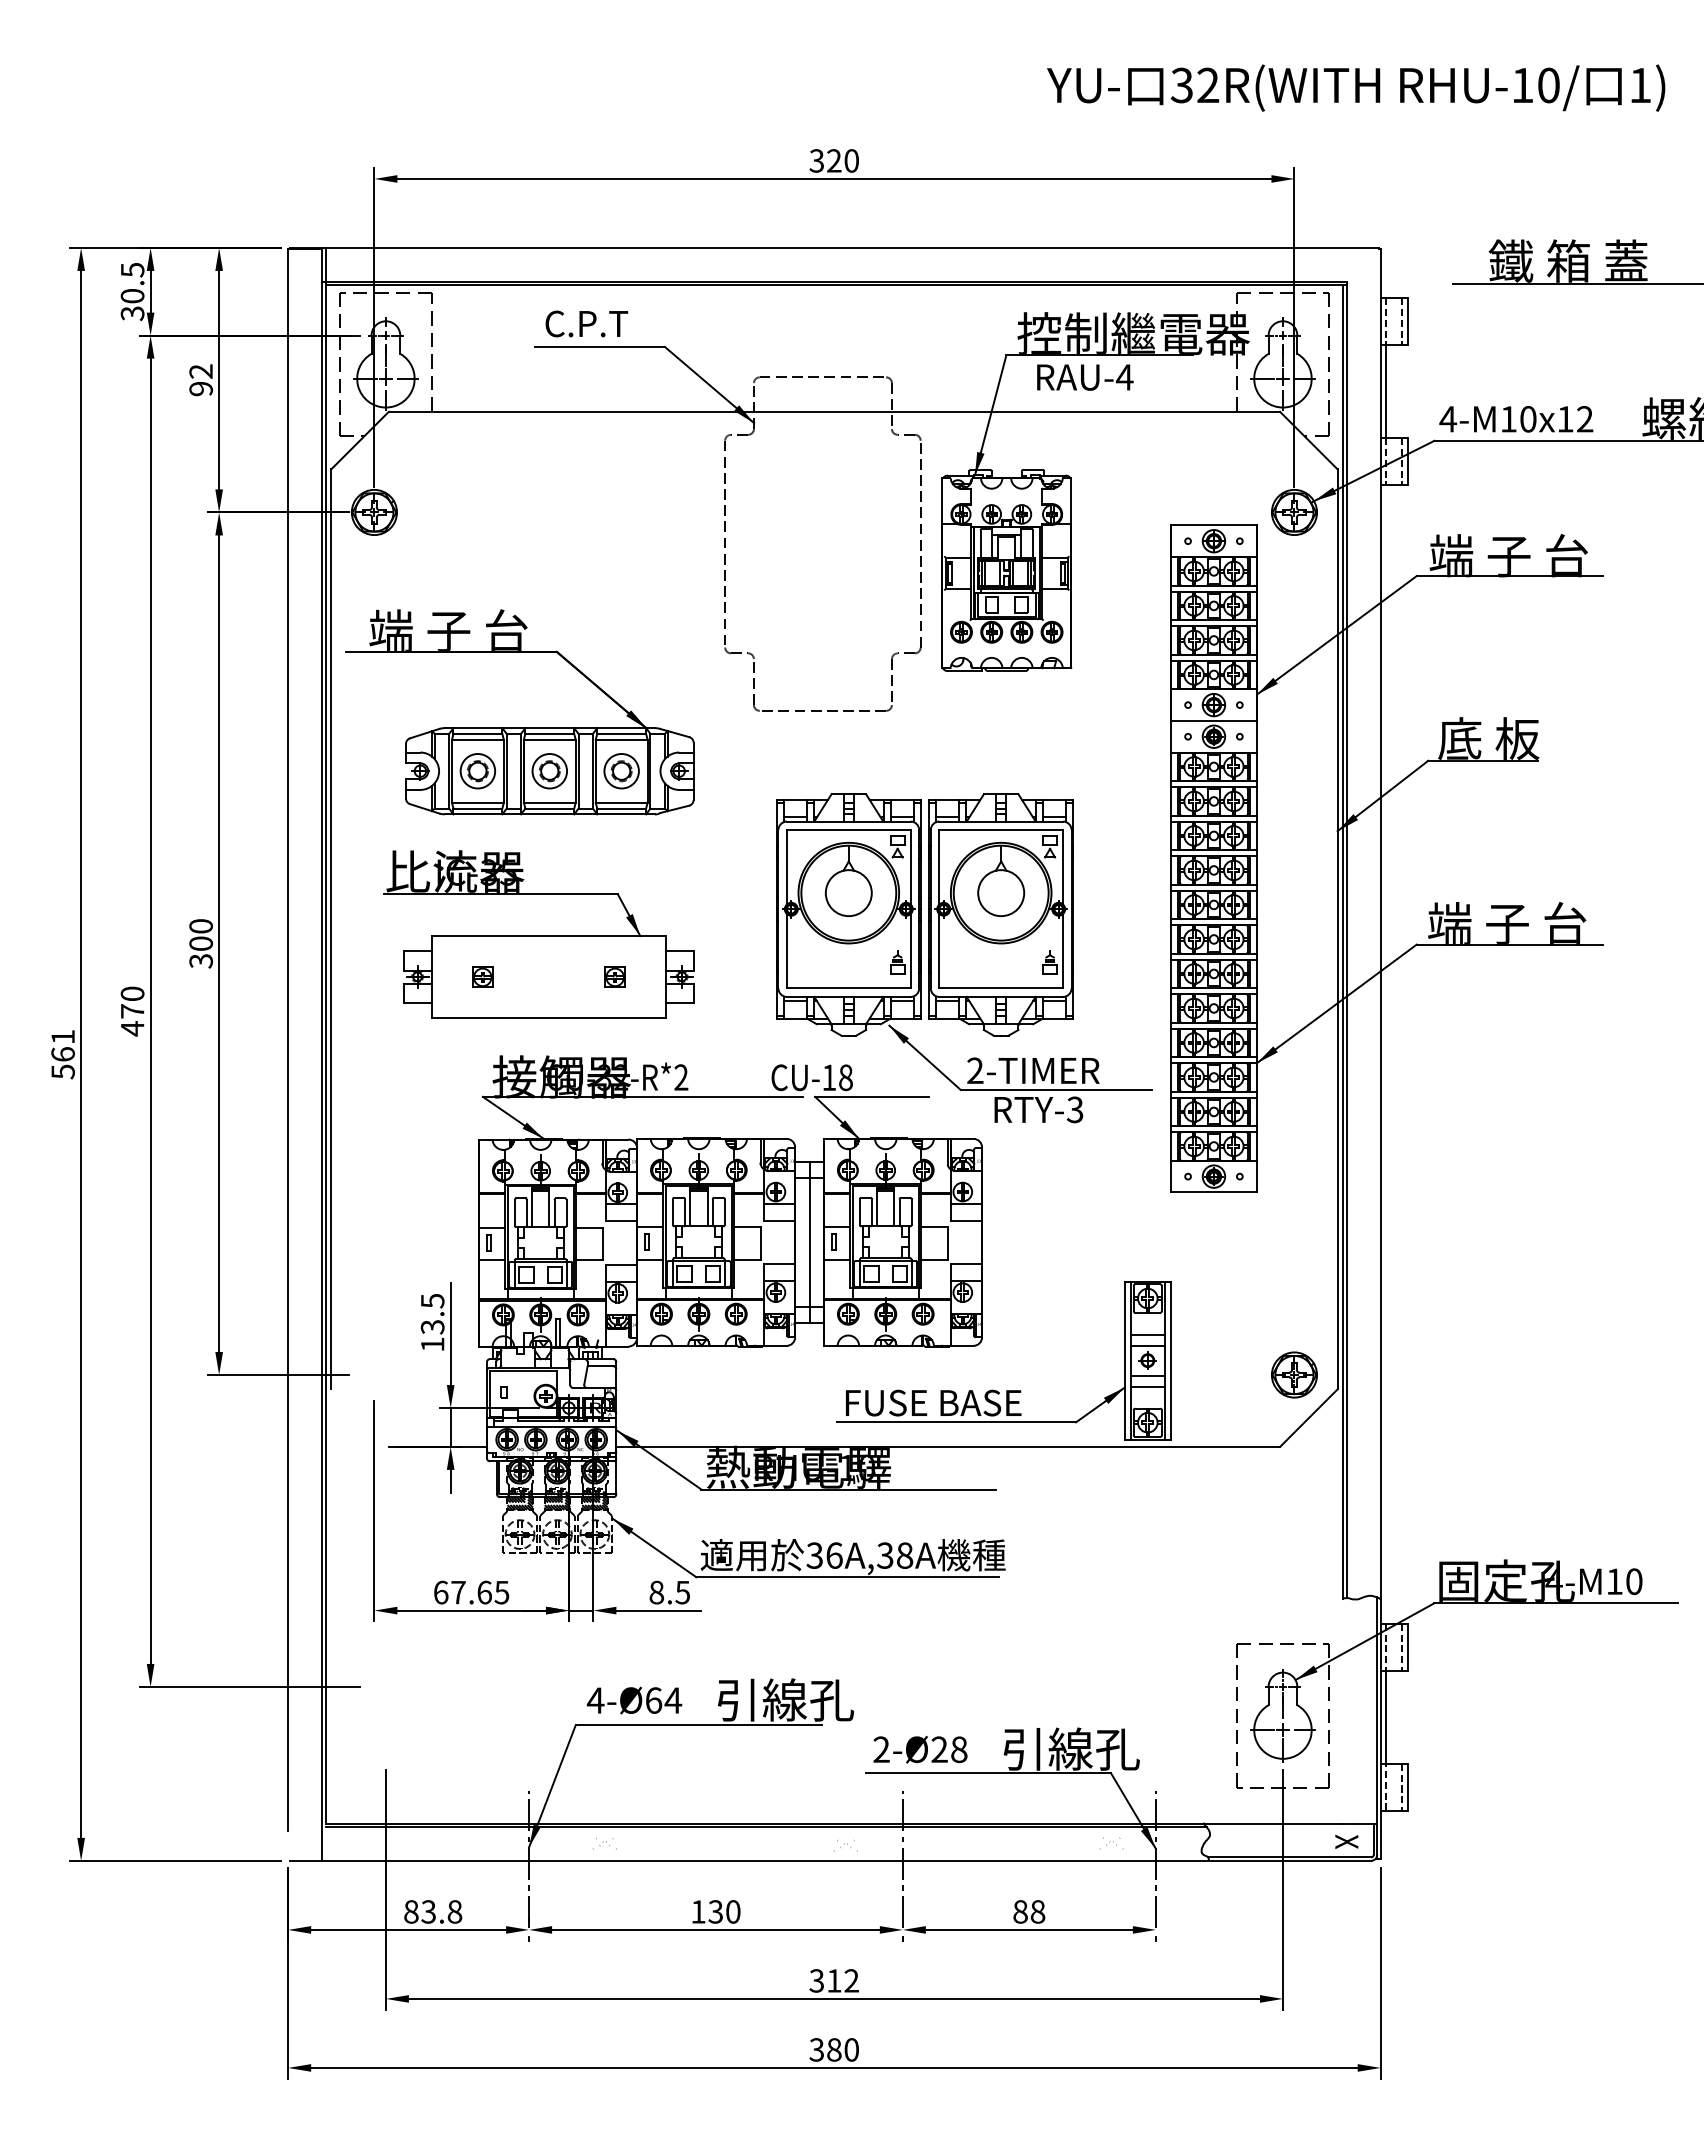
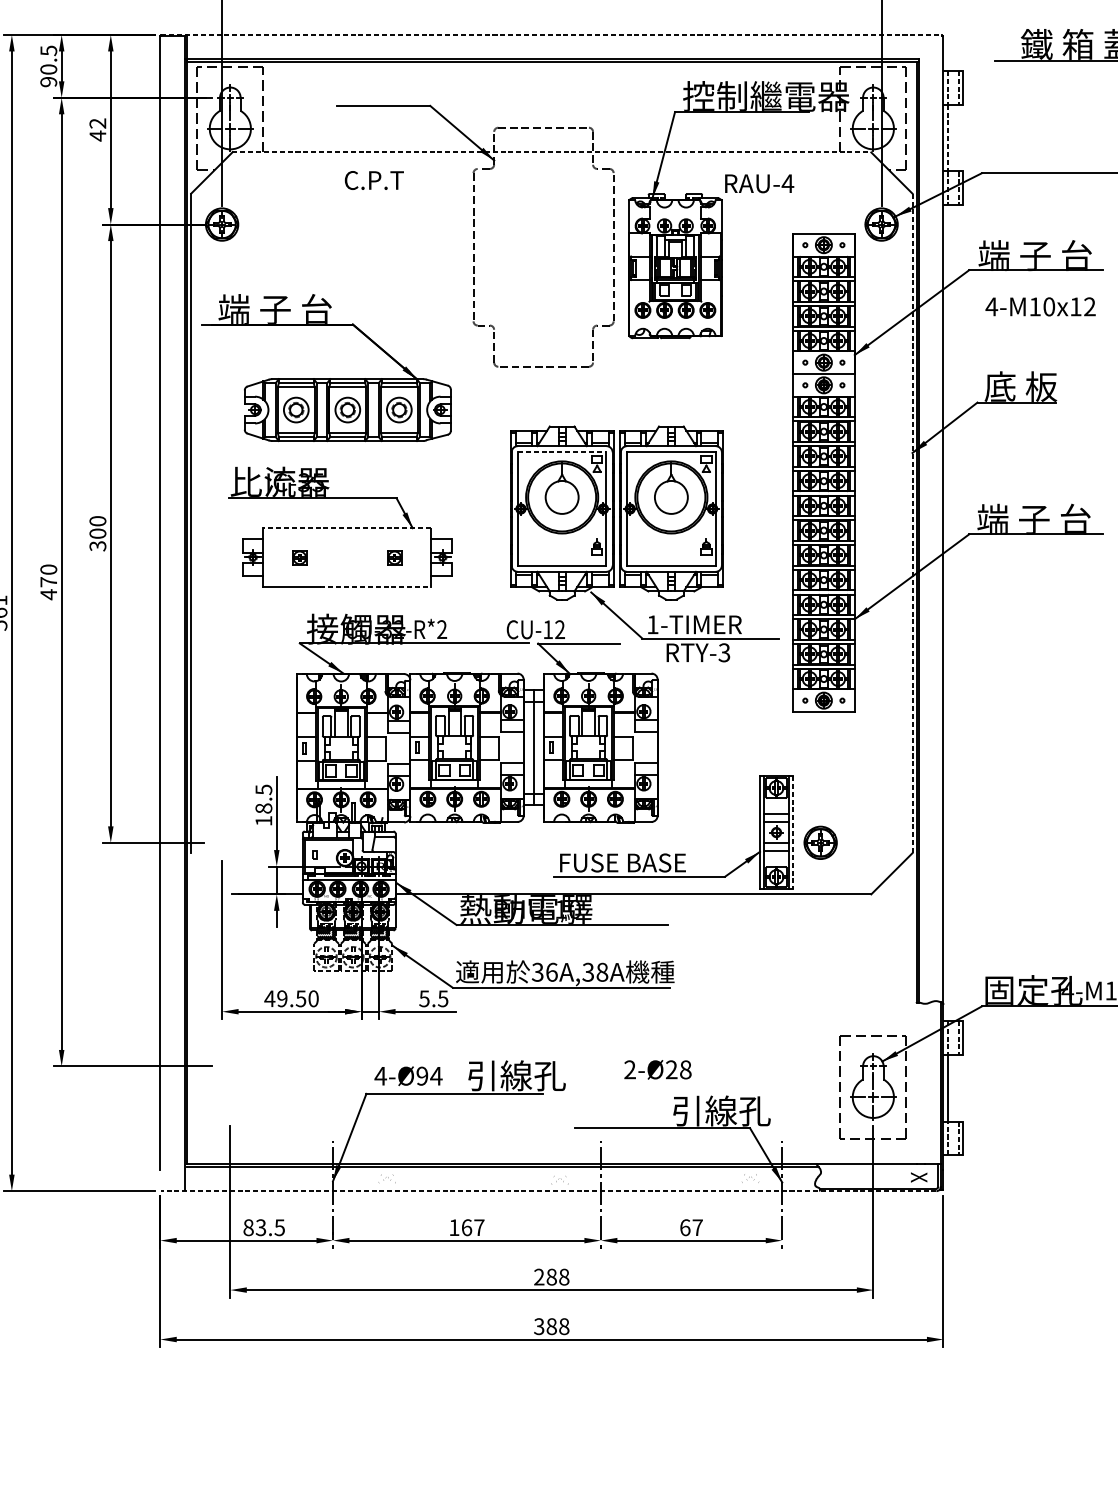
line: (834, 247) -> (551, 34), solid -> dashed
text: (132, 313) -> (48, 81), 30.5 -> 90.5
text: (586, 323) -> (374, 180), moved
text: (1085, 377) -> (759, 183), moved
text: (200, 388) -> (97, 135), 92 -> 42
line: (1386, 391) -> (947, 137), solid -> dashed
line: (834, 411) -> (551, 152), solid -> dashed
text: (1516, 419) -> (1040, 307), moved
line: (848, 830) -> (561, 452), solid -> dashed
line: (1337, 929) -> (912, 523), solid -> dashed
line: (548, 936) -> (346, 528), solid -> dashed
line: (589, 1017) -> (376, 586), solid -> dashed
text: (975, 1070) -> (652, 624), 2-TIMER -> 1-TIMER
text: (845, 1077) -> (559, 629), CU-18 -> CU-12
text: (432, 1326) -> (263, 808), 13.5 -> 18.5
line: (1170, 1361) -> (792, 833), solid -> dashed
part: (1294, 1374) -> (820, 842), moved
text: (471, 1592) -> (291, 998), 67.65 -> 49.50
text: (656, 1592) -> (424, 998), 8.5 -> 5.5
text: (653, 1700) -> (422, 1076), 4-Ø64 -> 4-Ø94
text: (920, 1749) -> (657, 1069), moved
line: (830, 1860) -> (549, 1190), solid -> dashed
text: (454, 1911) -> (279, 1227), 83.8 -> 83.5
text: (724, 1911) -> (473, 1227), 130 -> 167
text: (1029, 1911) -> (691, 1227), 88 -> 67
text: (834, 1980) -> (551, 1276), 312 -> 288
text: (851, 2049) -> (564, 1326), 380 -> 388

